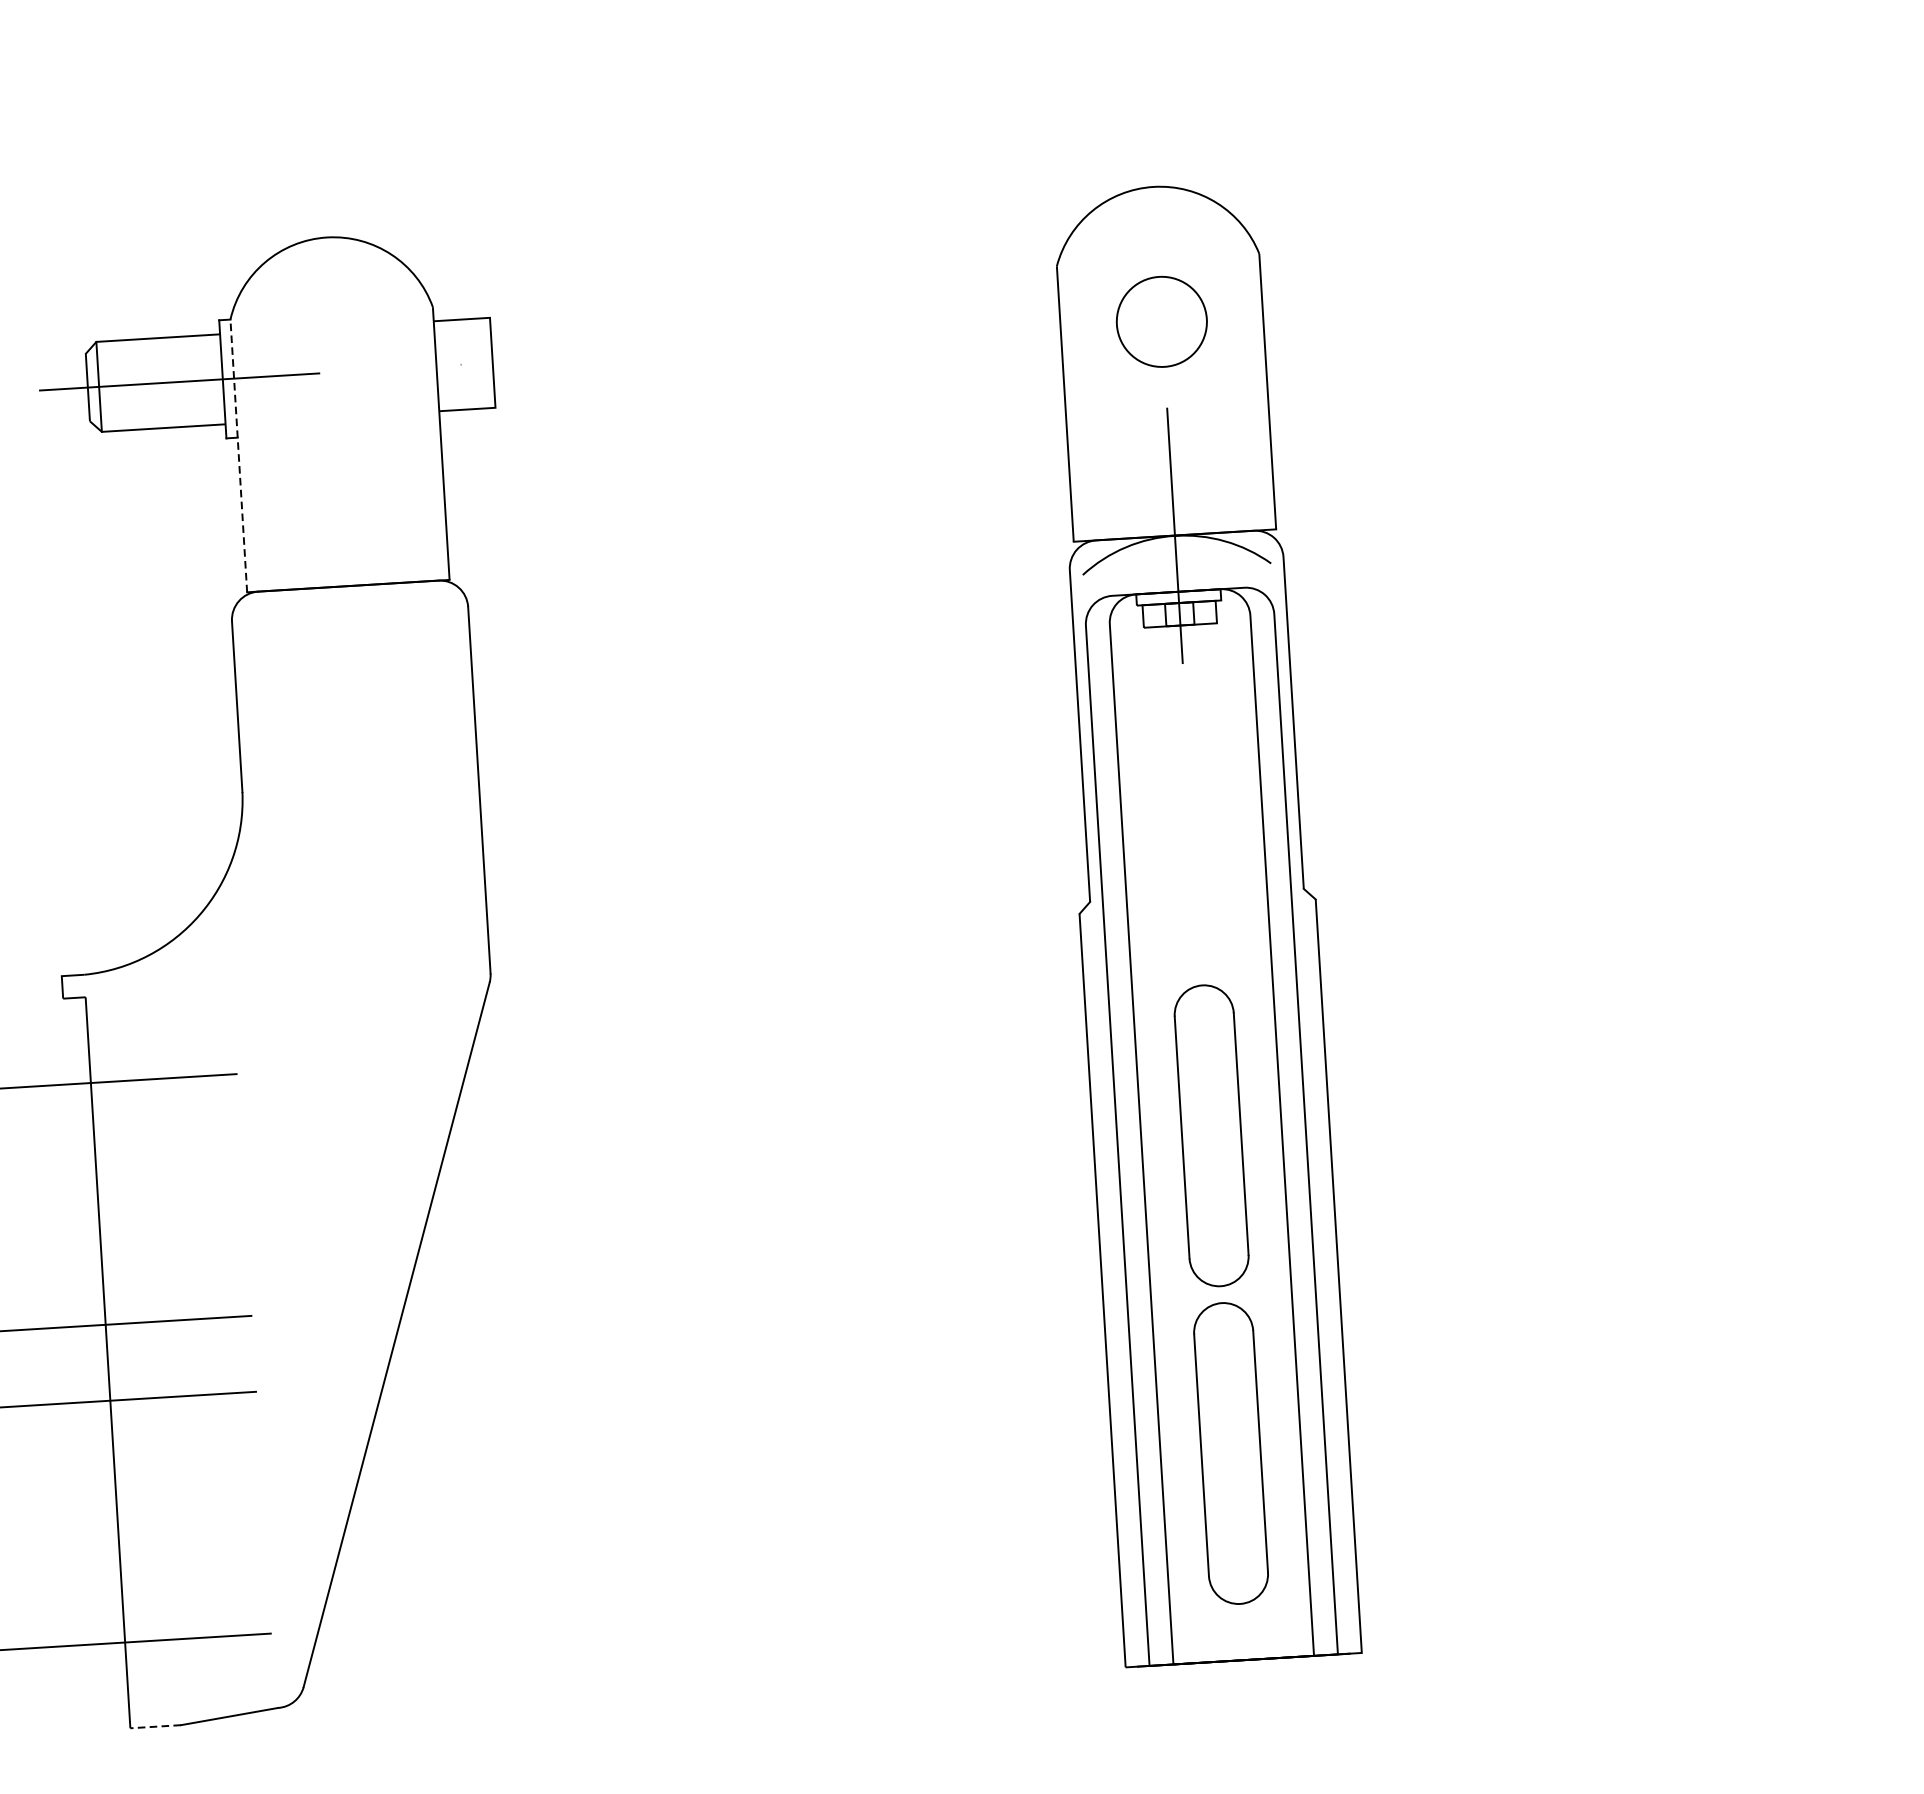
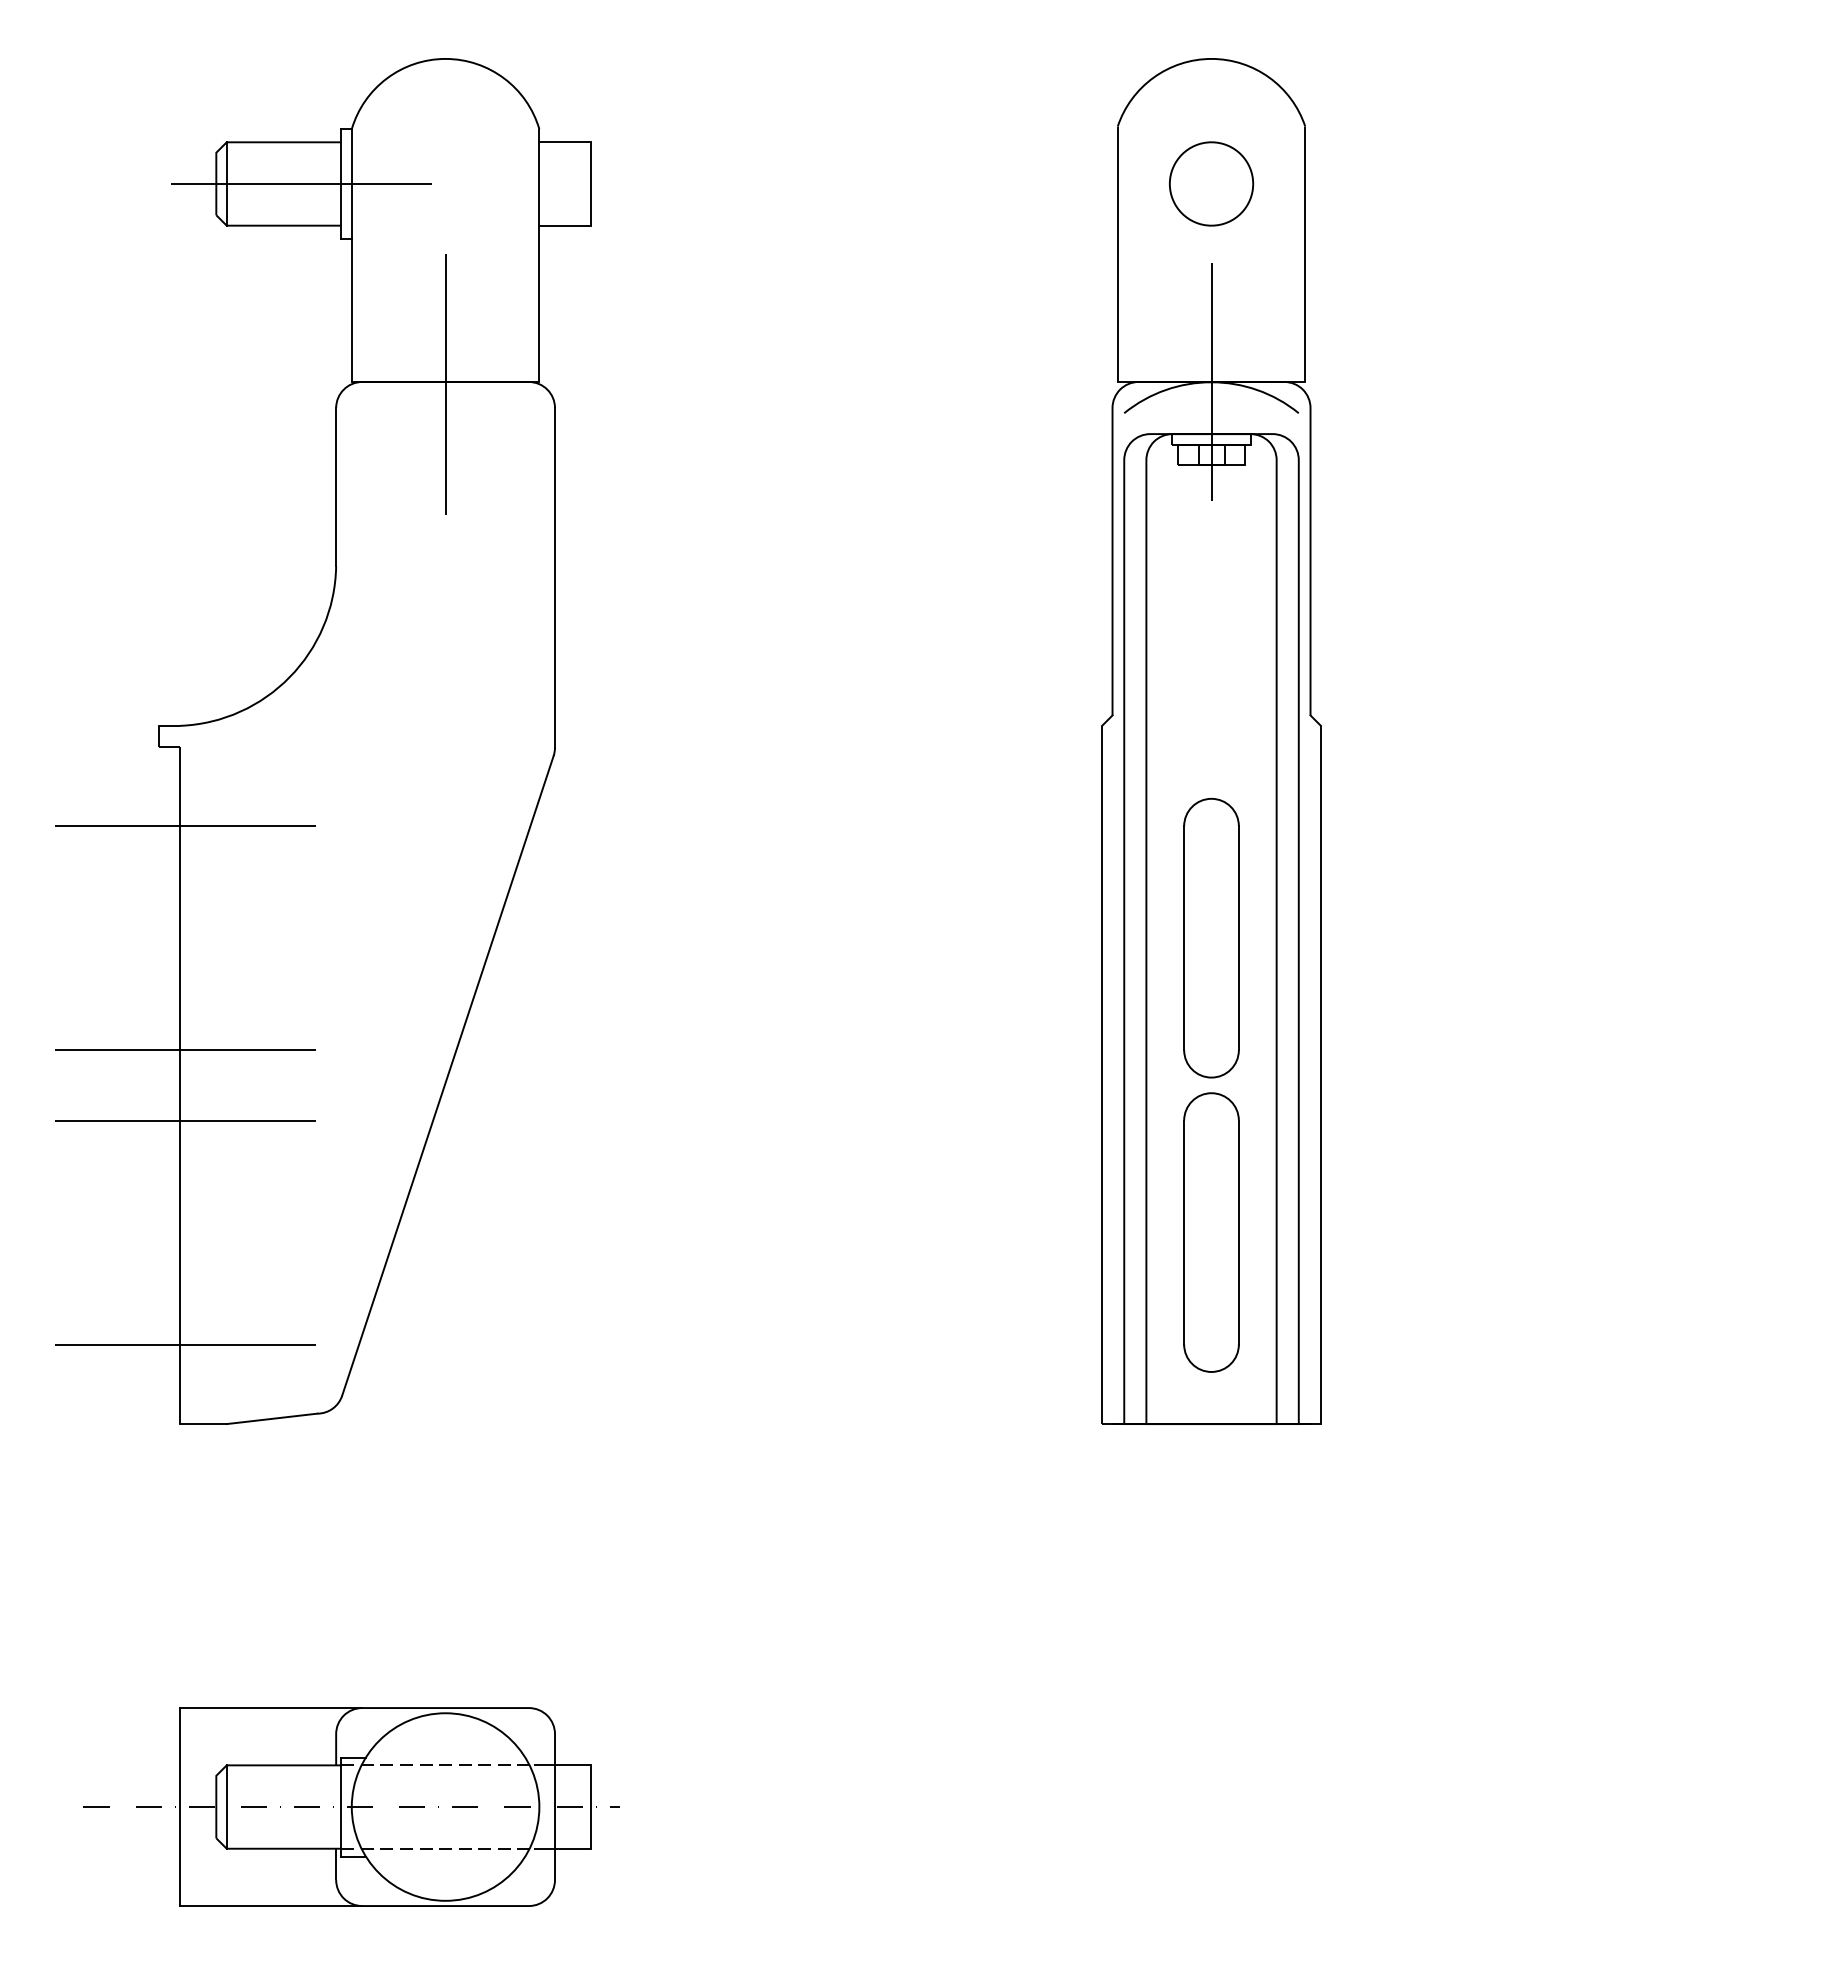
line: (238, 455) -> (351, 255), dashed -> solid
line: (347, 580) -> (445, 376), added
line: (154, 1727) -> (202, 1424), dashed -> solid

